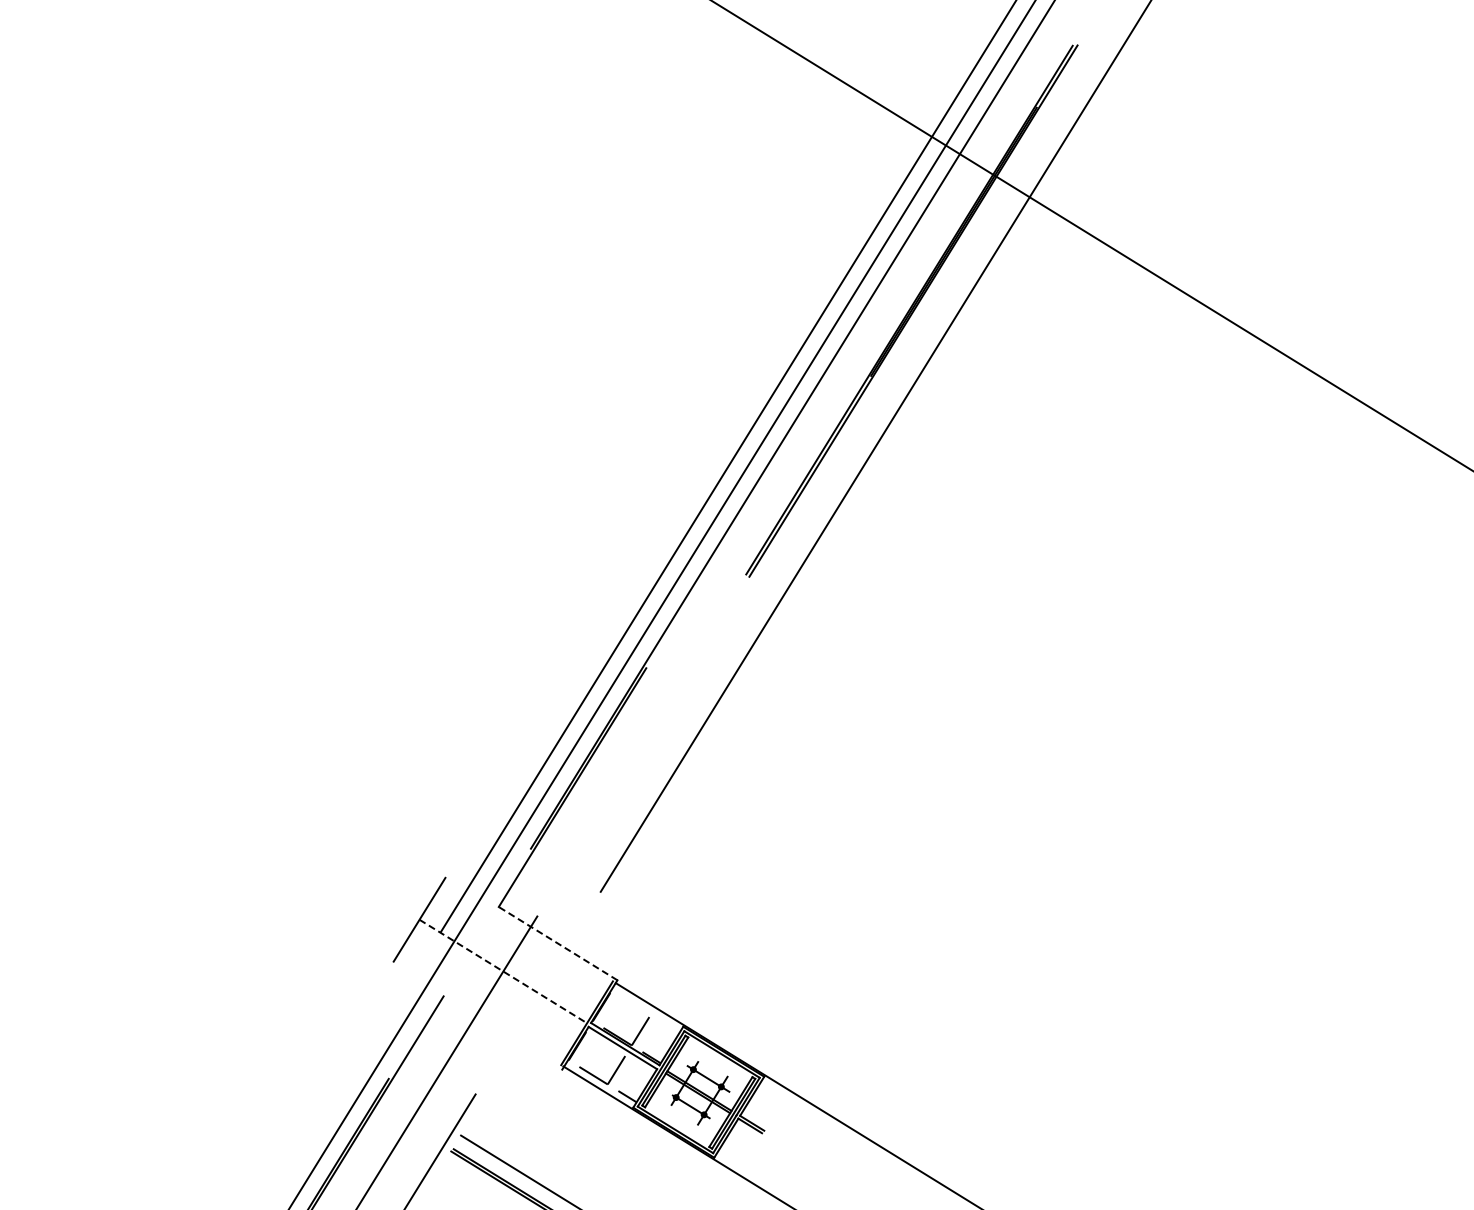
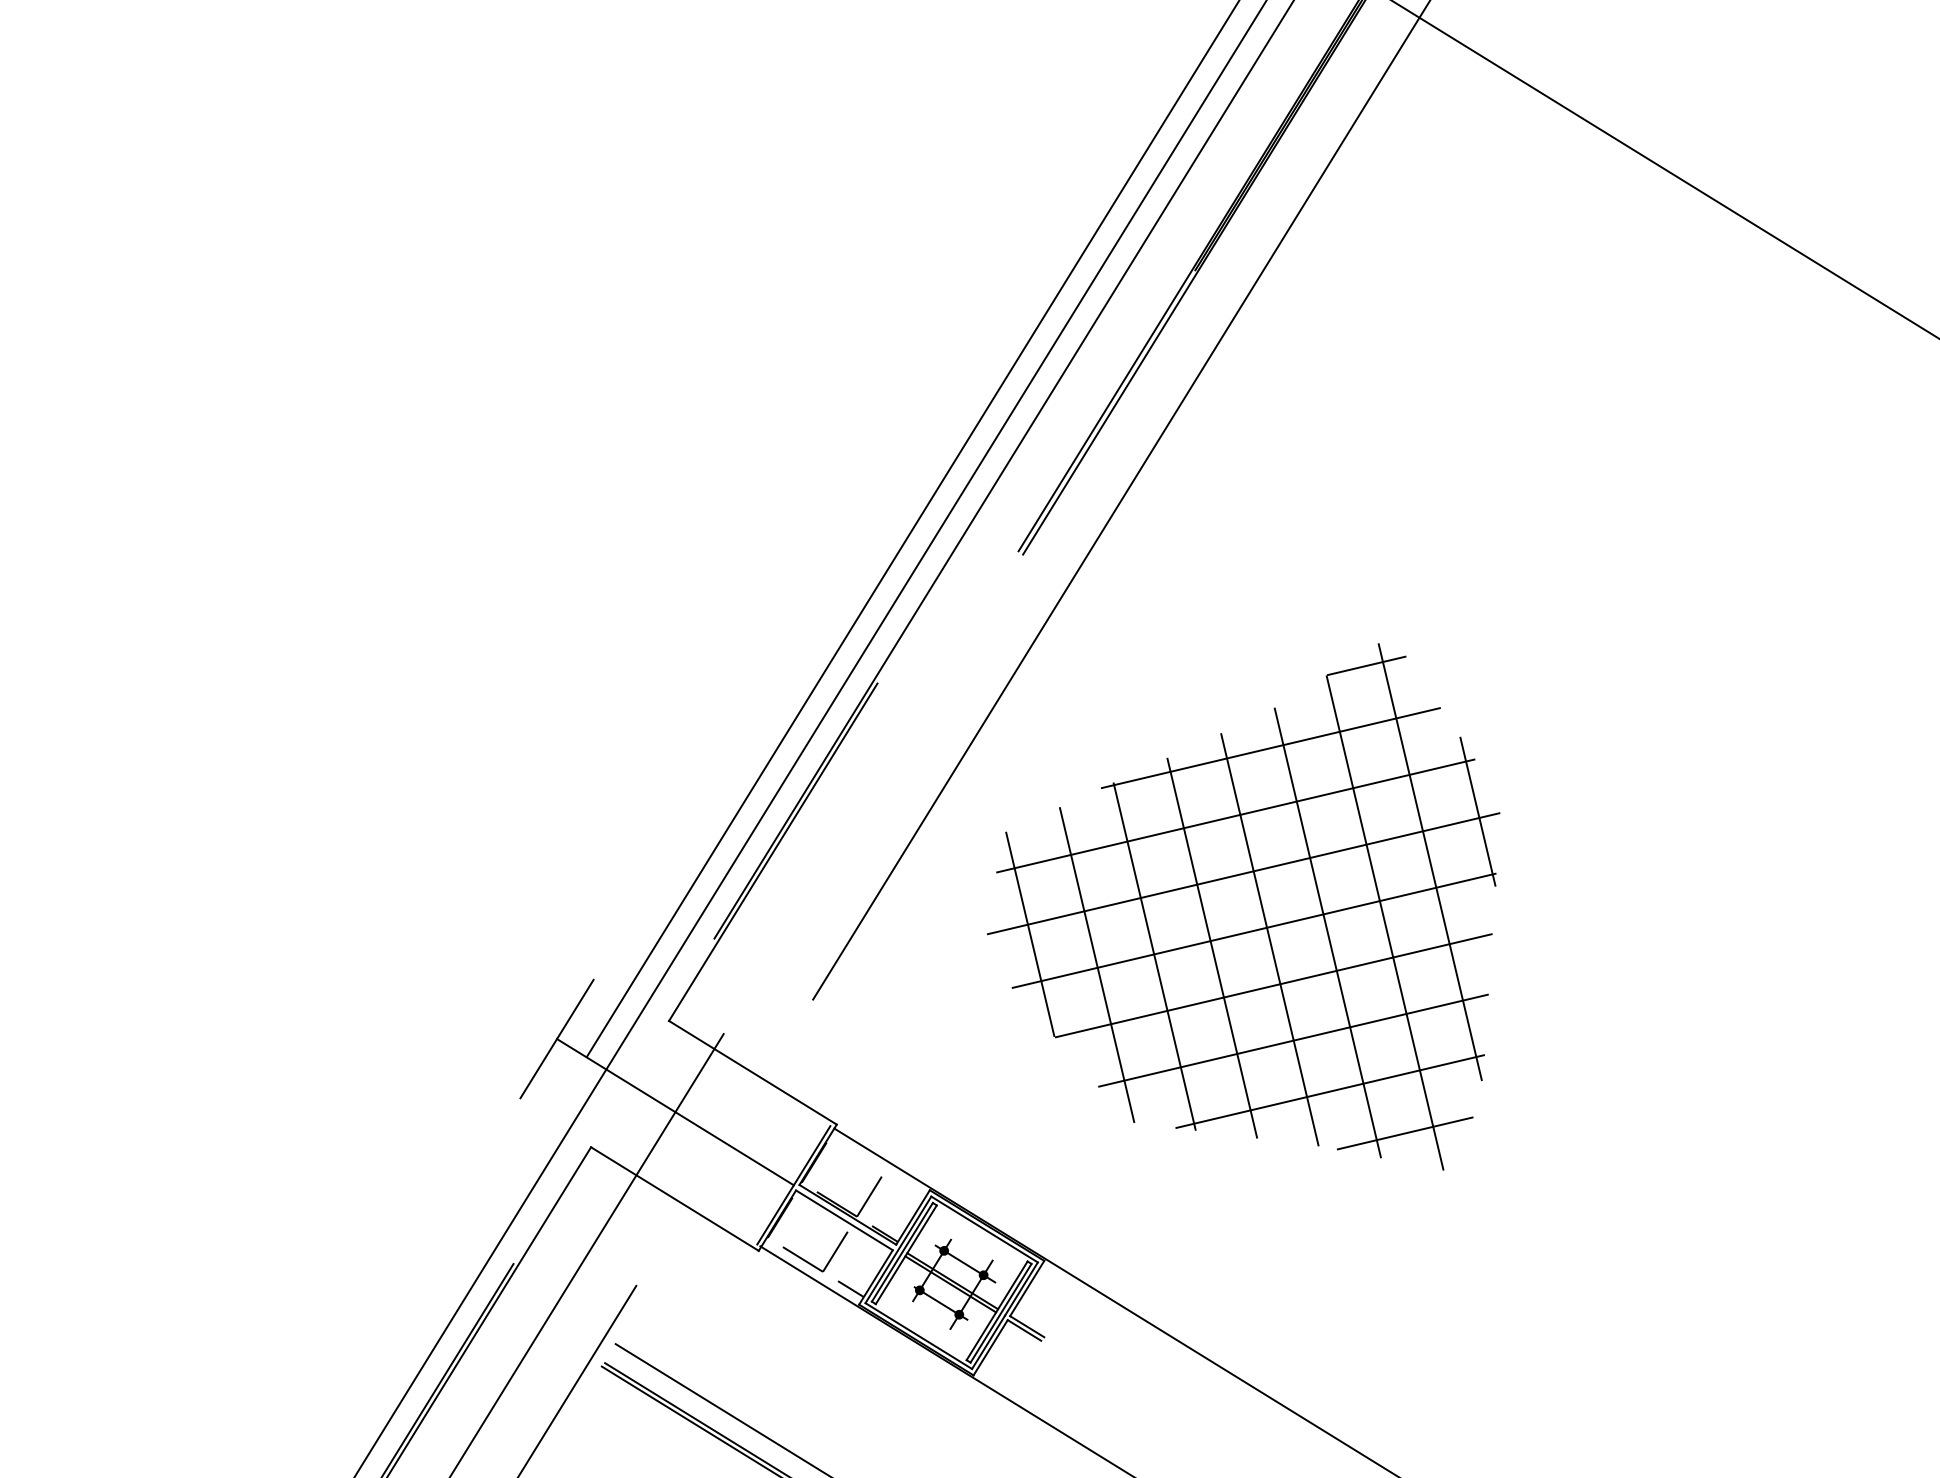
part: (904, 825) -> (1242, 905), added
line: (558, 943) -> (753, 1072), dashed -> solid
line: (503, 971) -> (675, 1112), dashed -> solid
line: (502, 1032) -> (674, 1198), added

